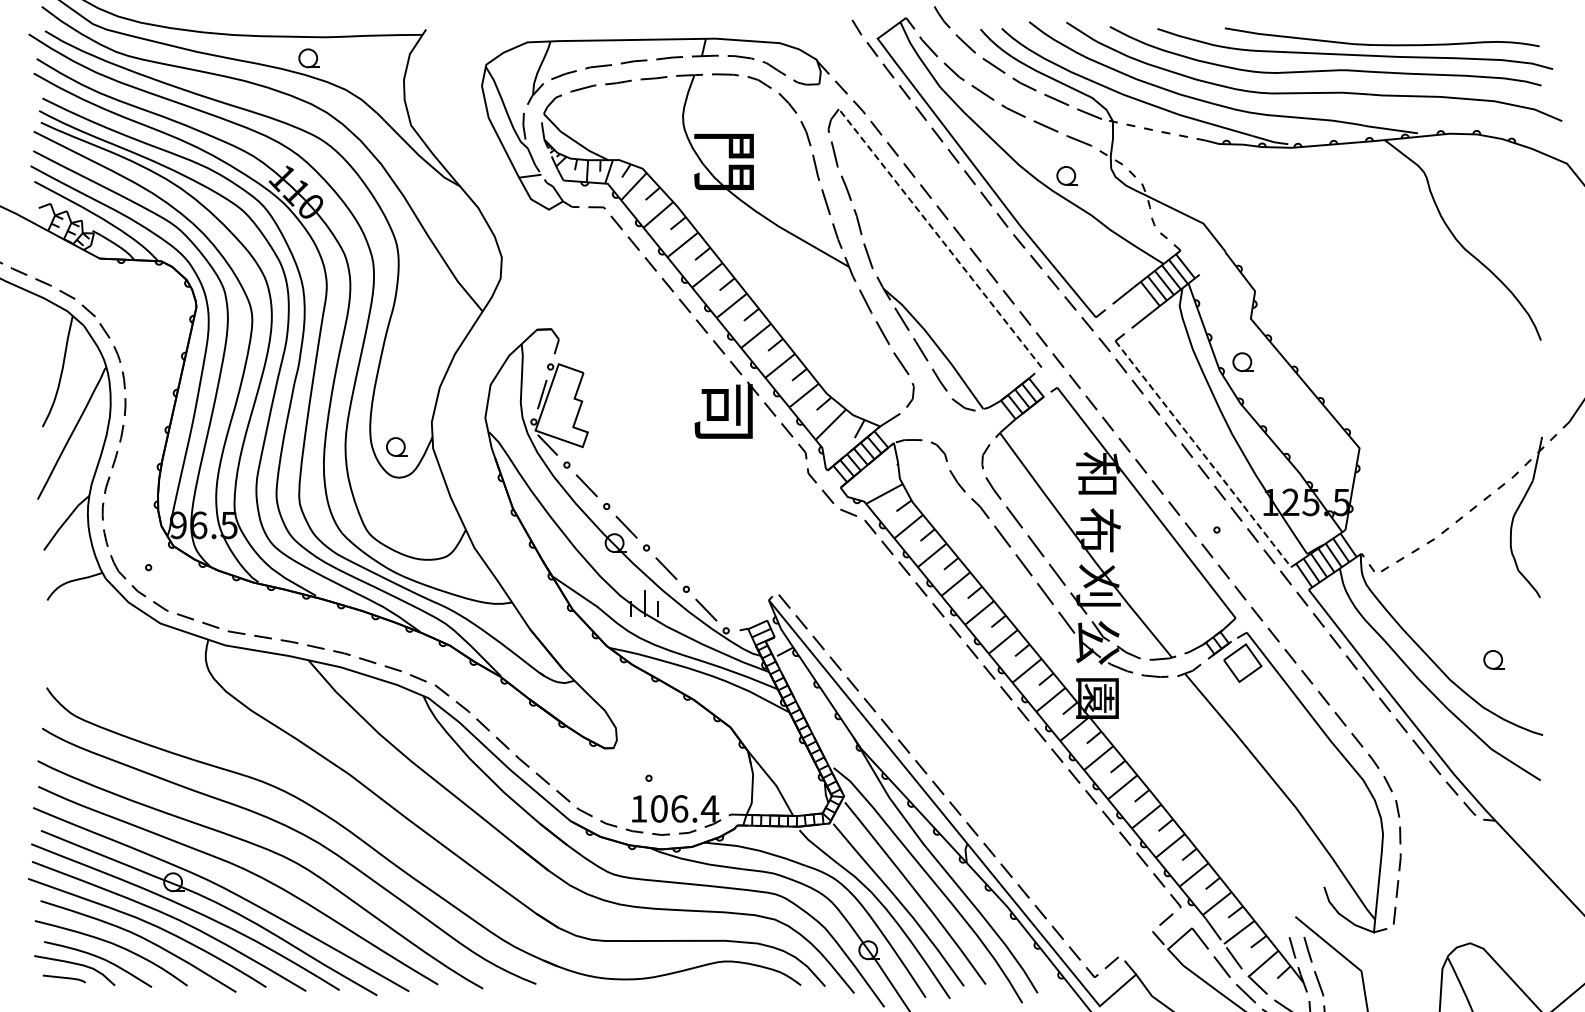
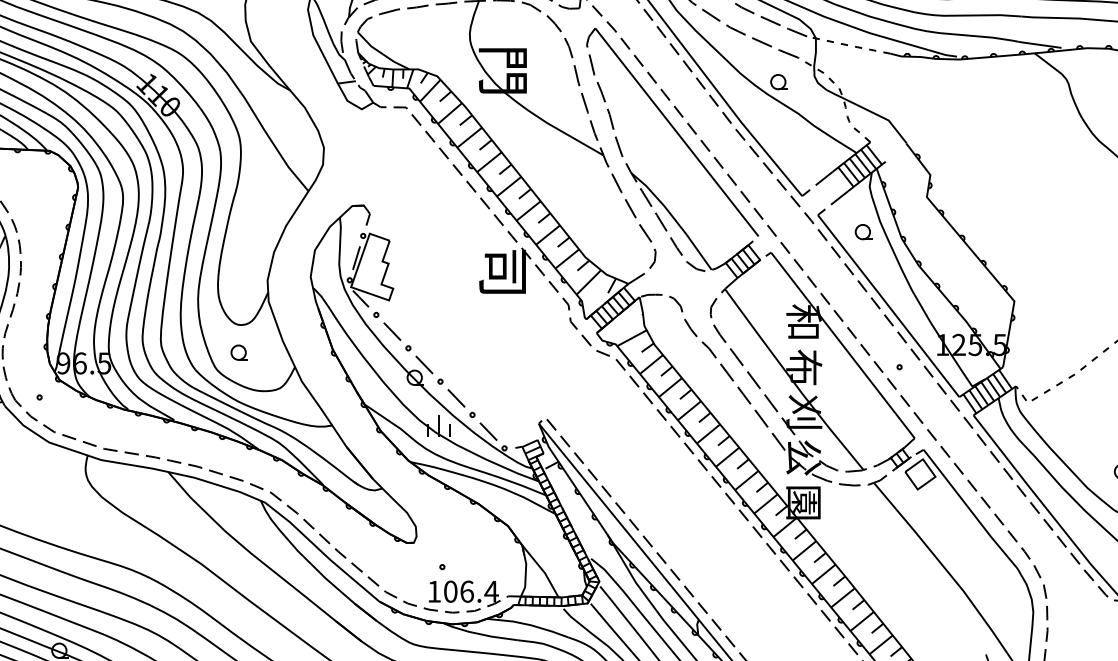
line: (940, 237) -> (677, 131), dashed -> solid
part: (1242, 361) -> (863, 231), moved
part: (396, 446) -> (239, 352), moved
line: (1203, 454) -> (888, 306), dashed -> solid

